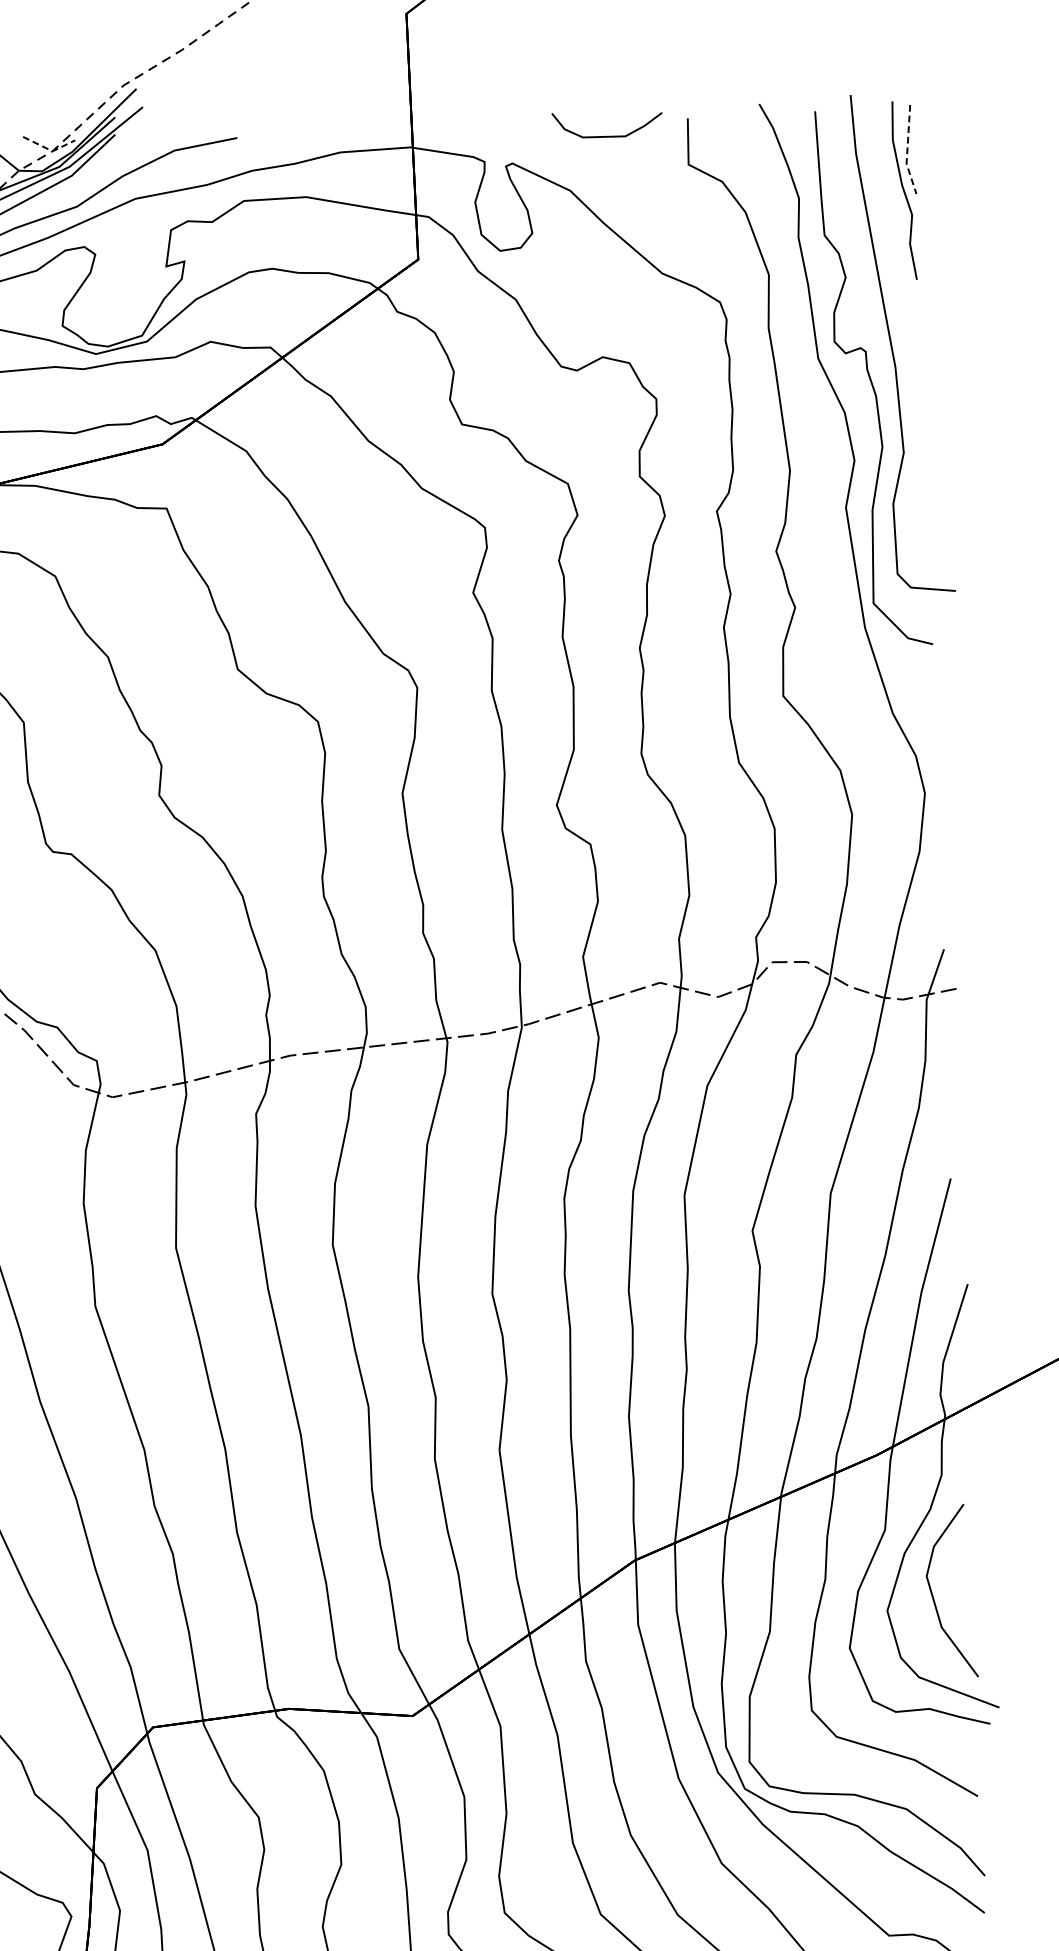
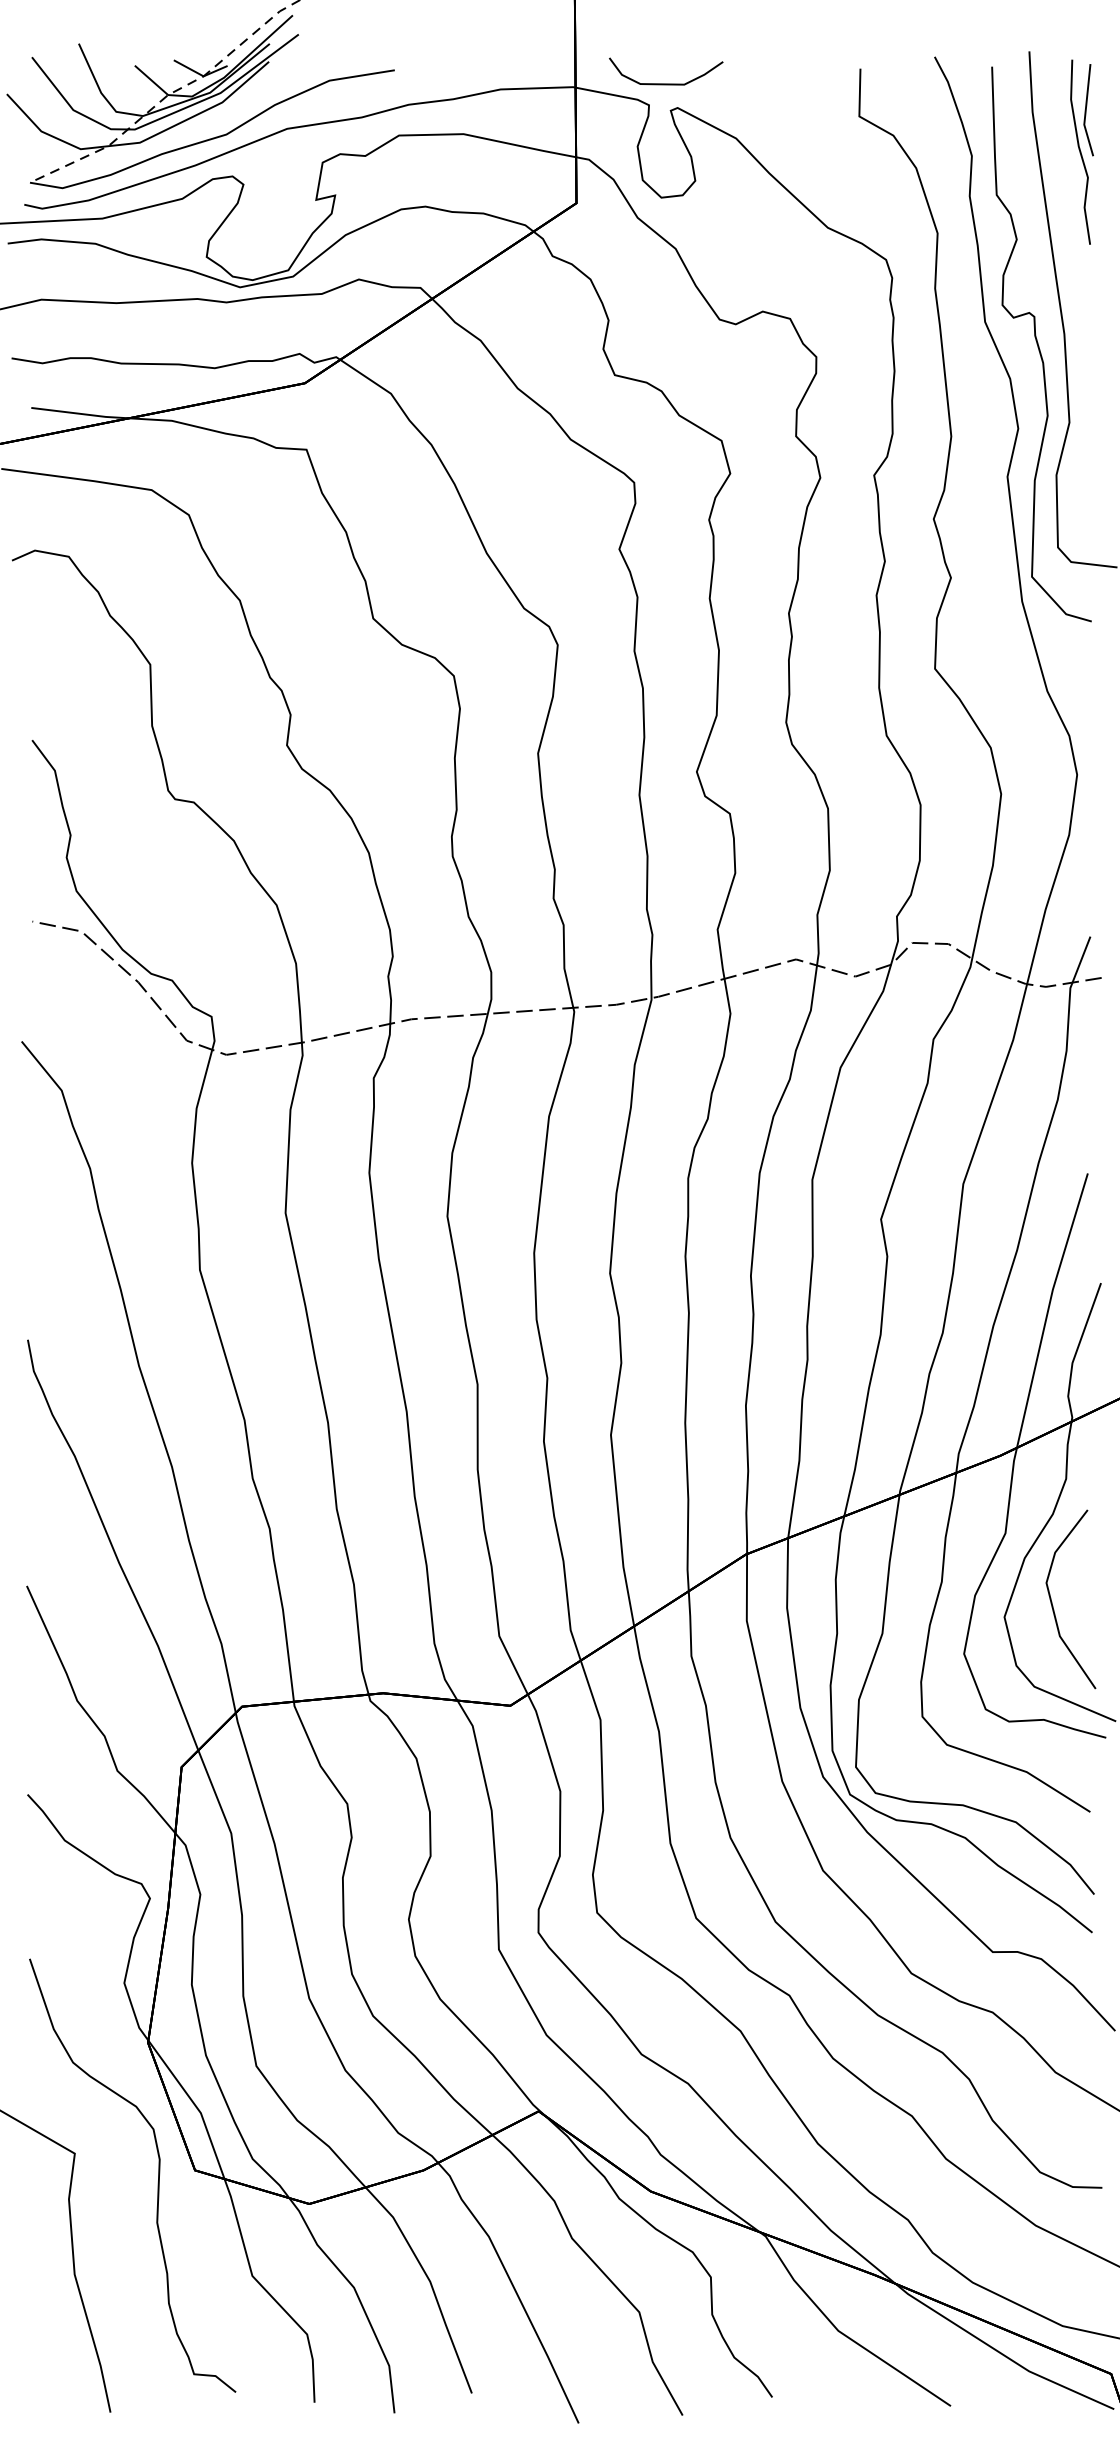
curve: (608, 135) -> (666, 83), moved
line: (50, 149) -> (201, 74), dashed -> solid
line: (907, 151) -> (1085, 111), dashed -> solid

